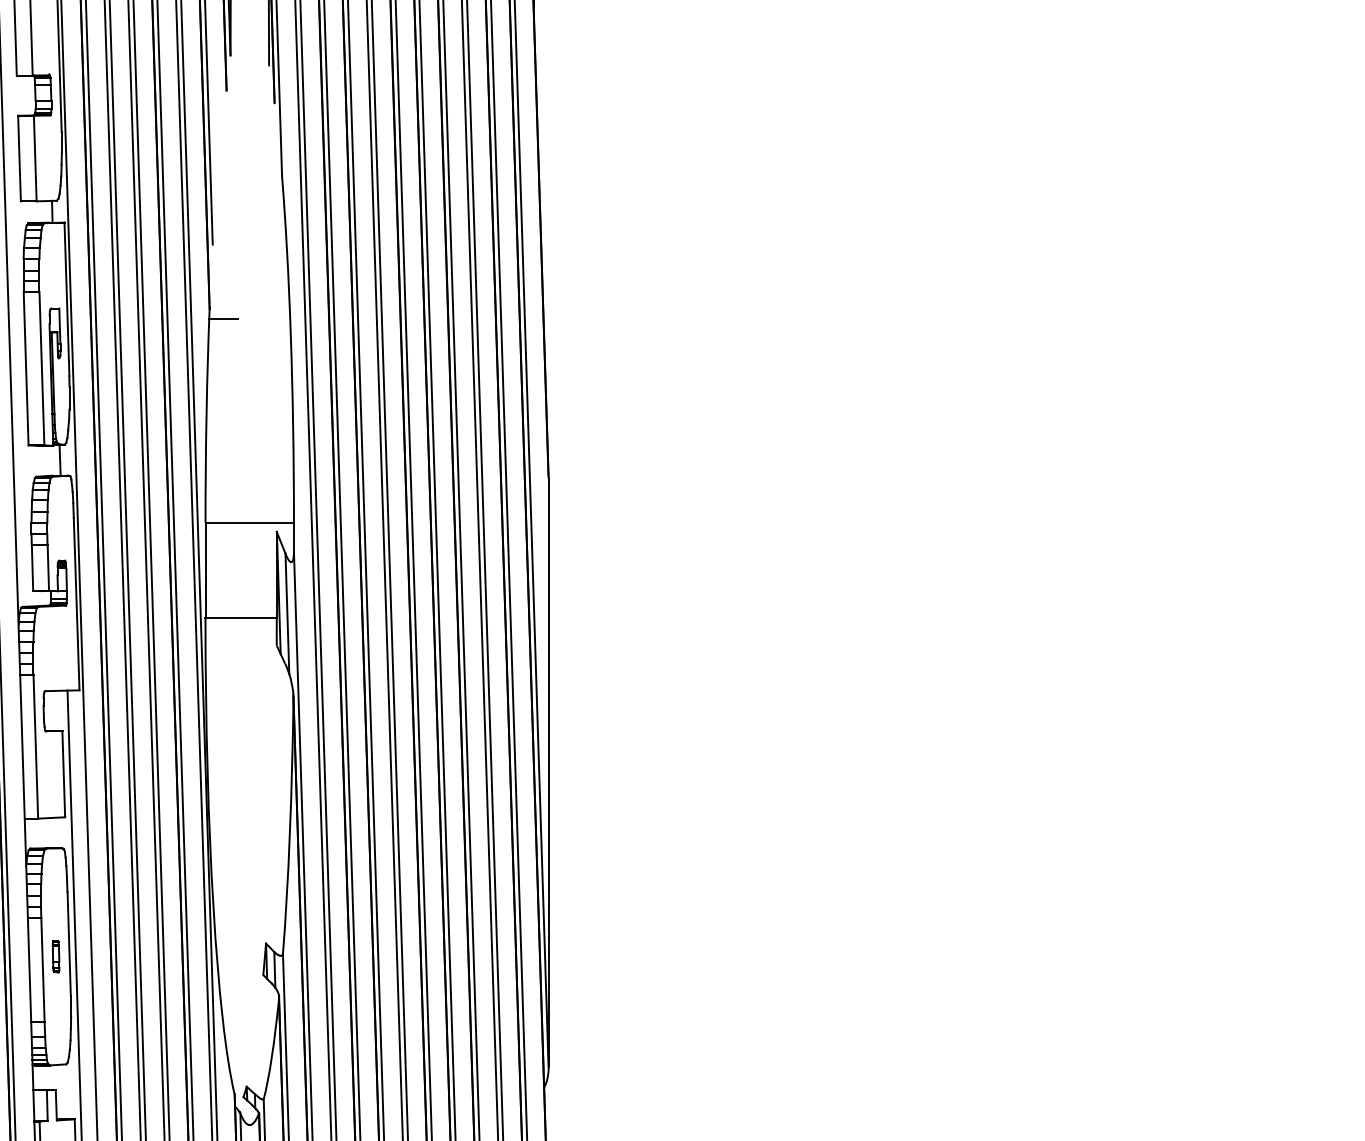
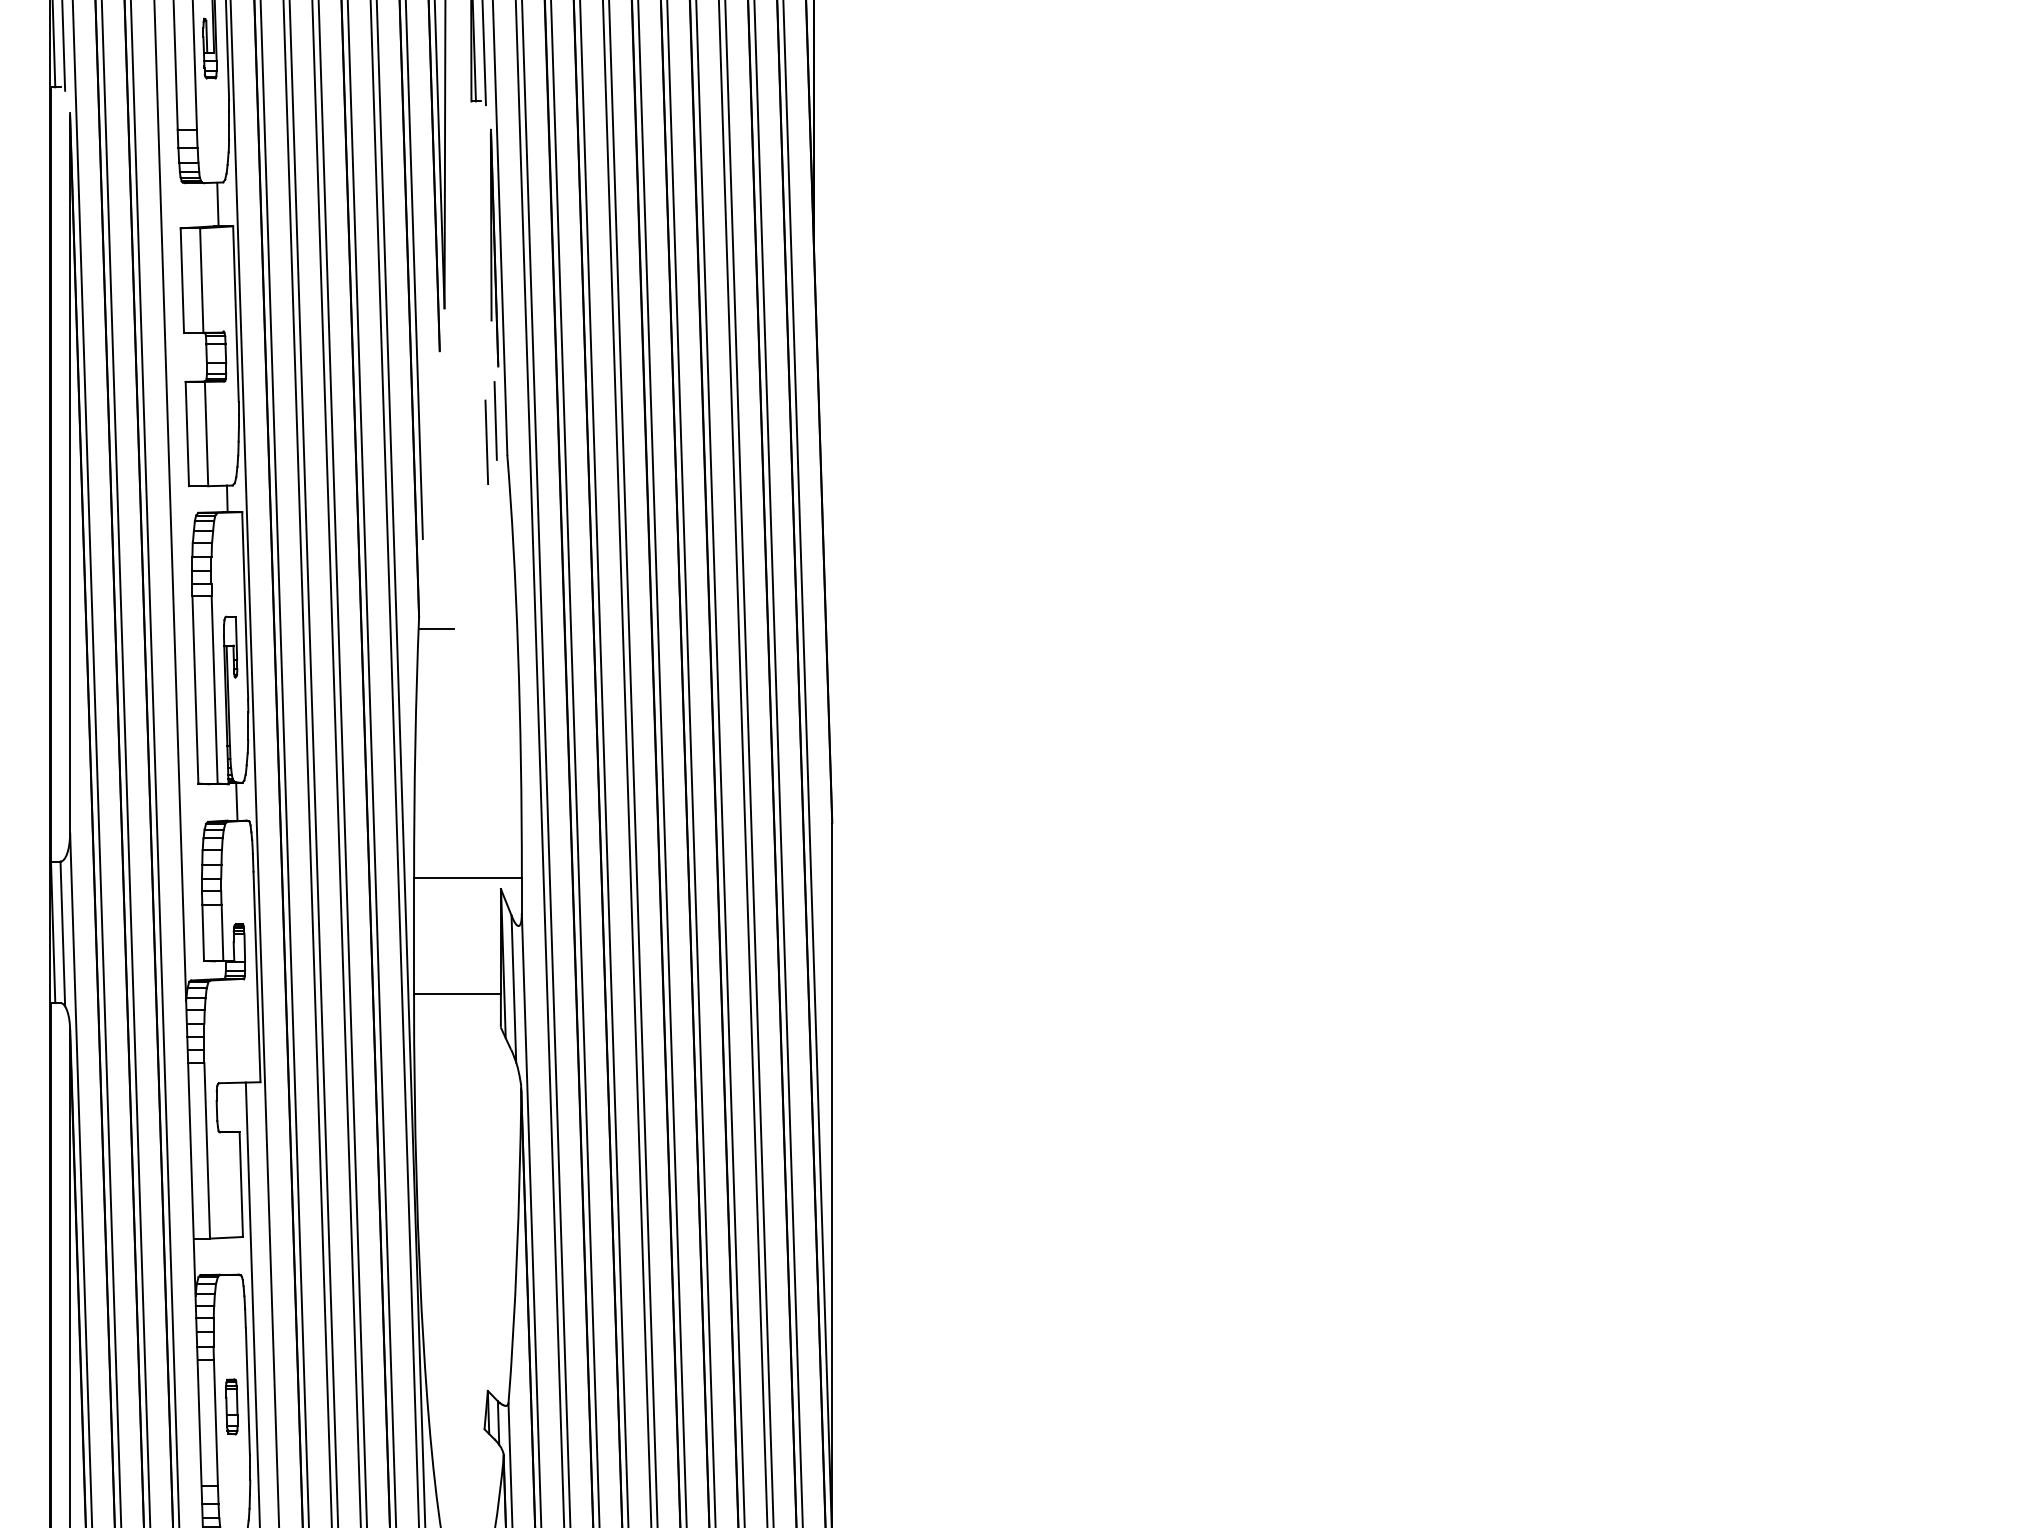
line: (272, 147) -> (495, 420), added
line: (264, 165) -> (486, 442), added
part: (55, 956) -> (231, 1406), size x1.43

